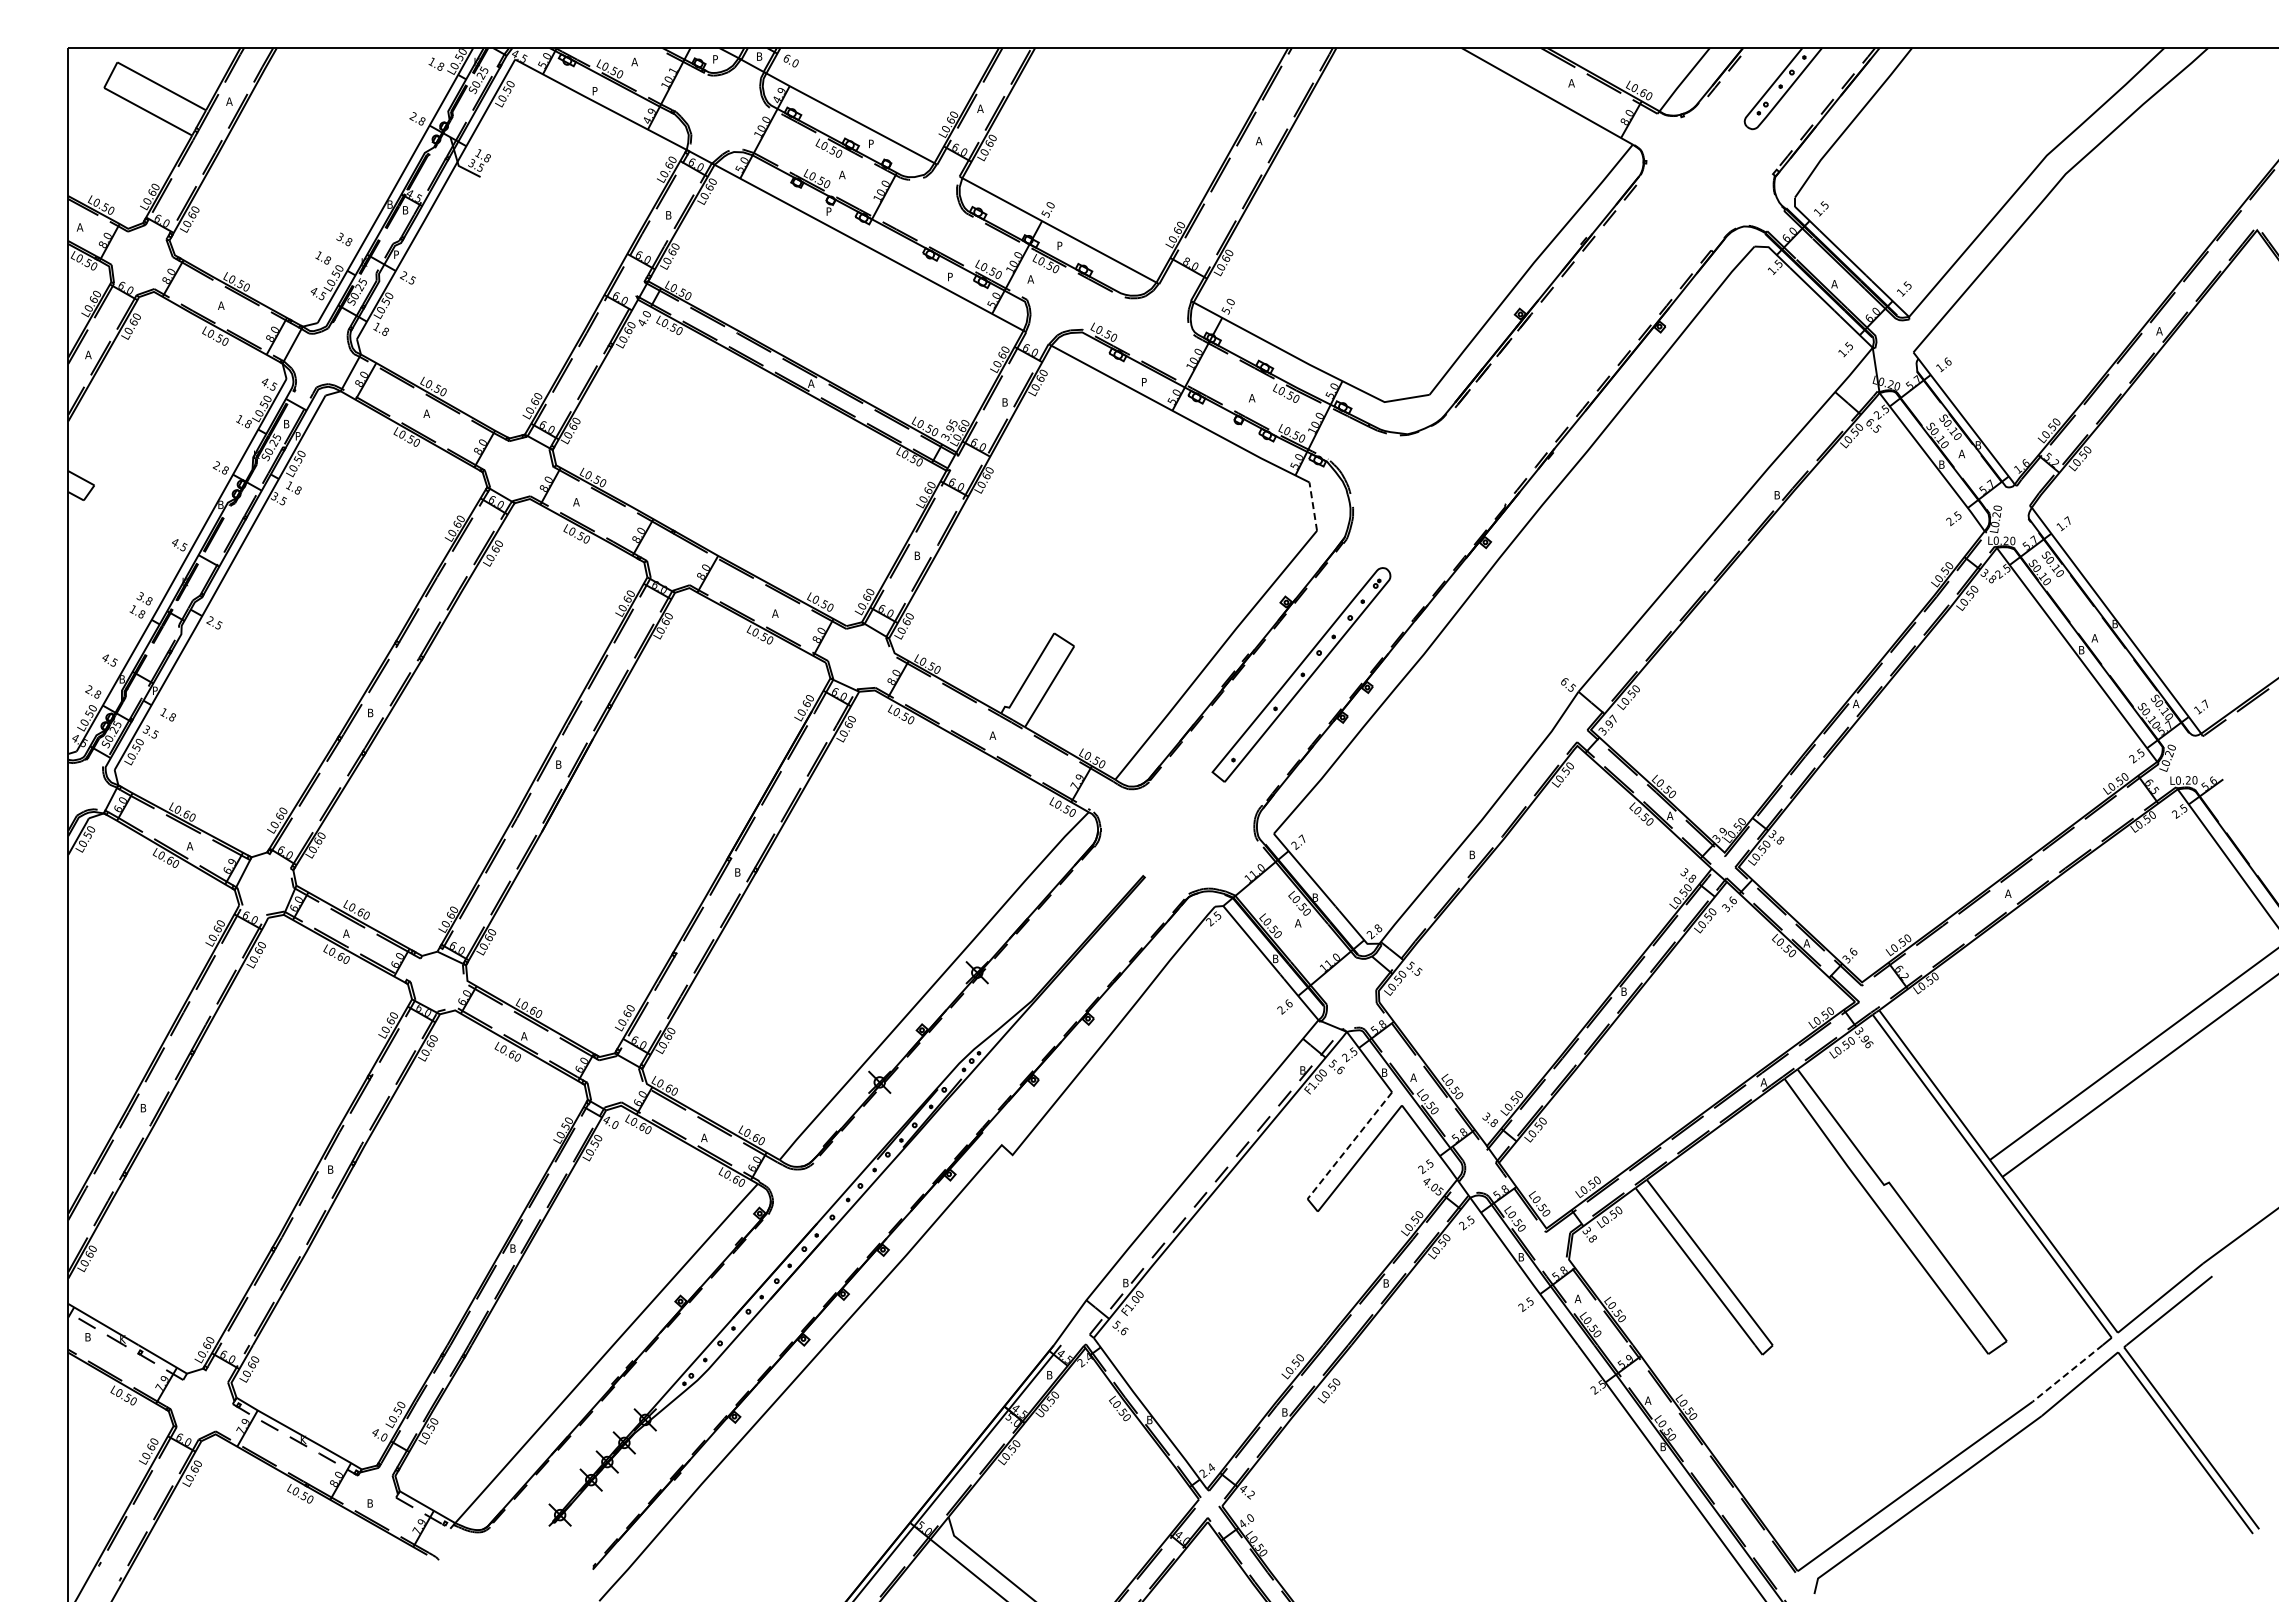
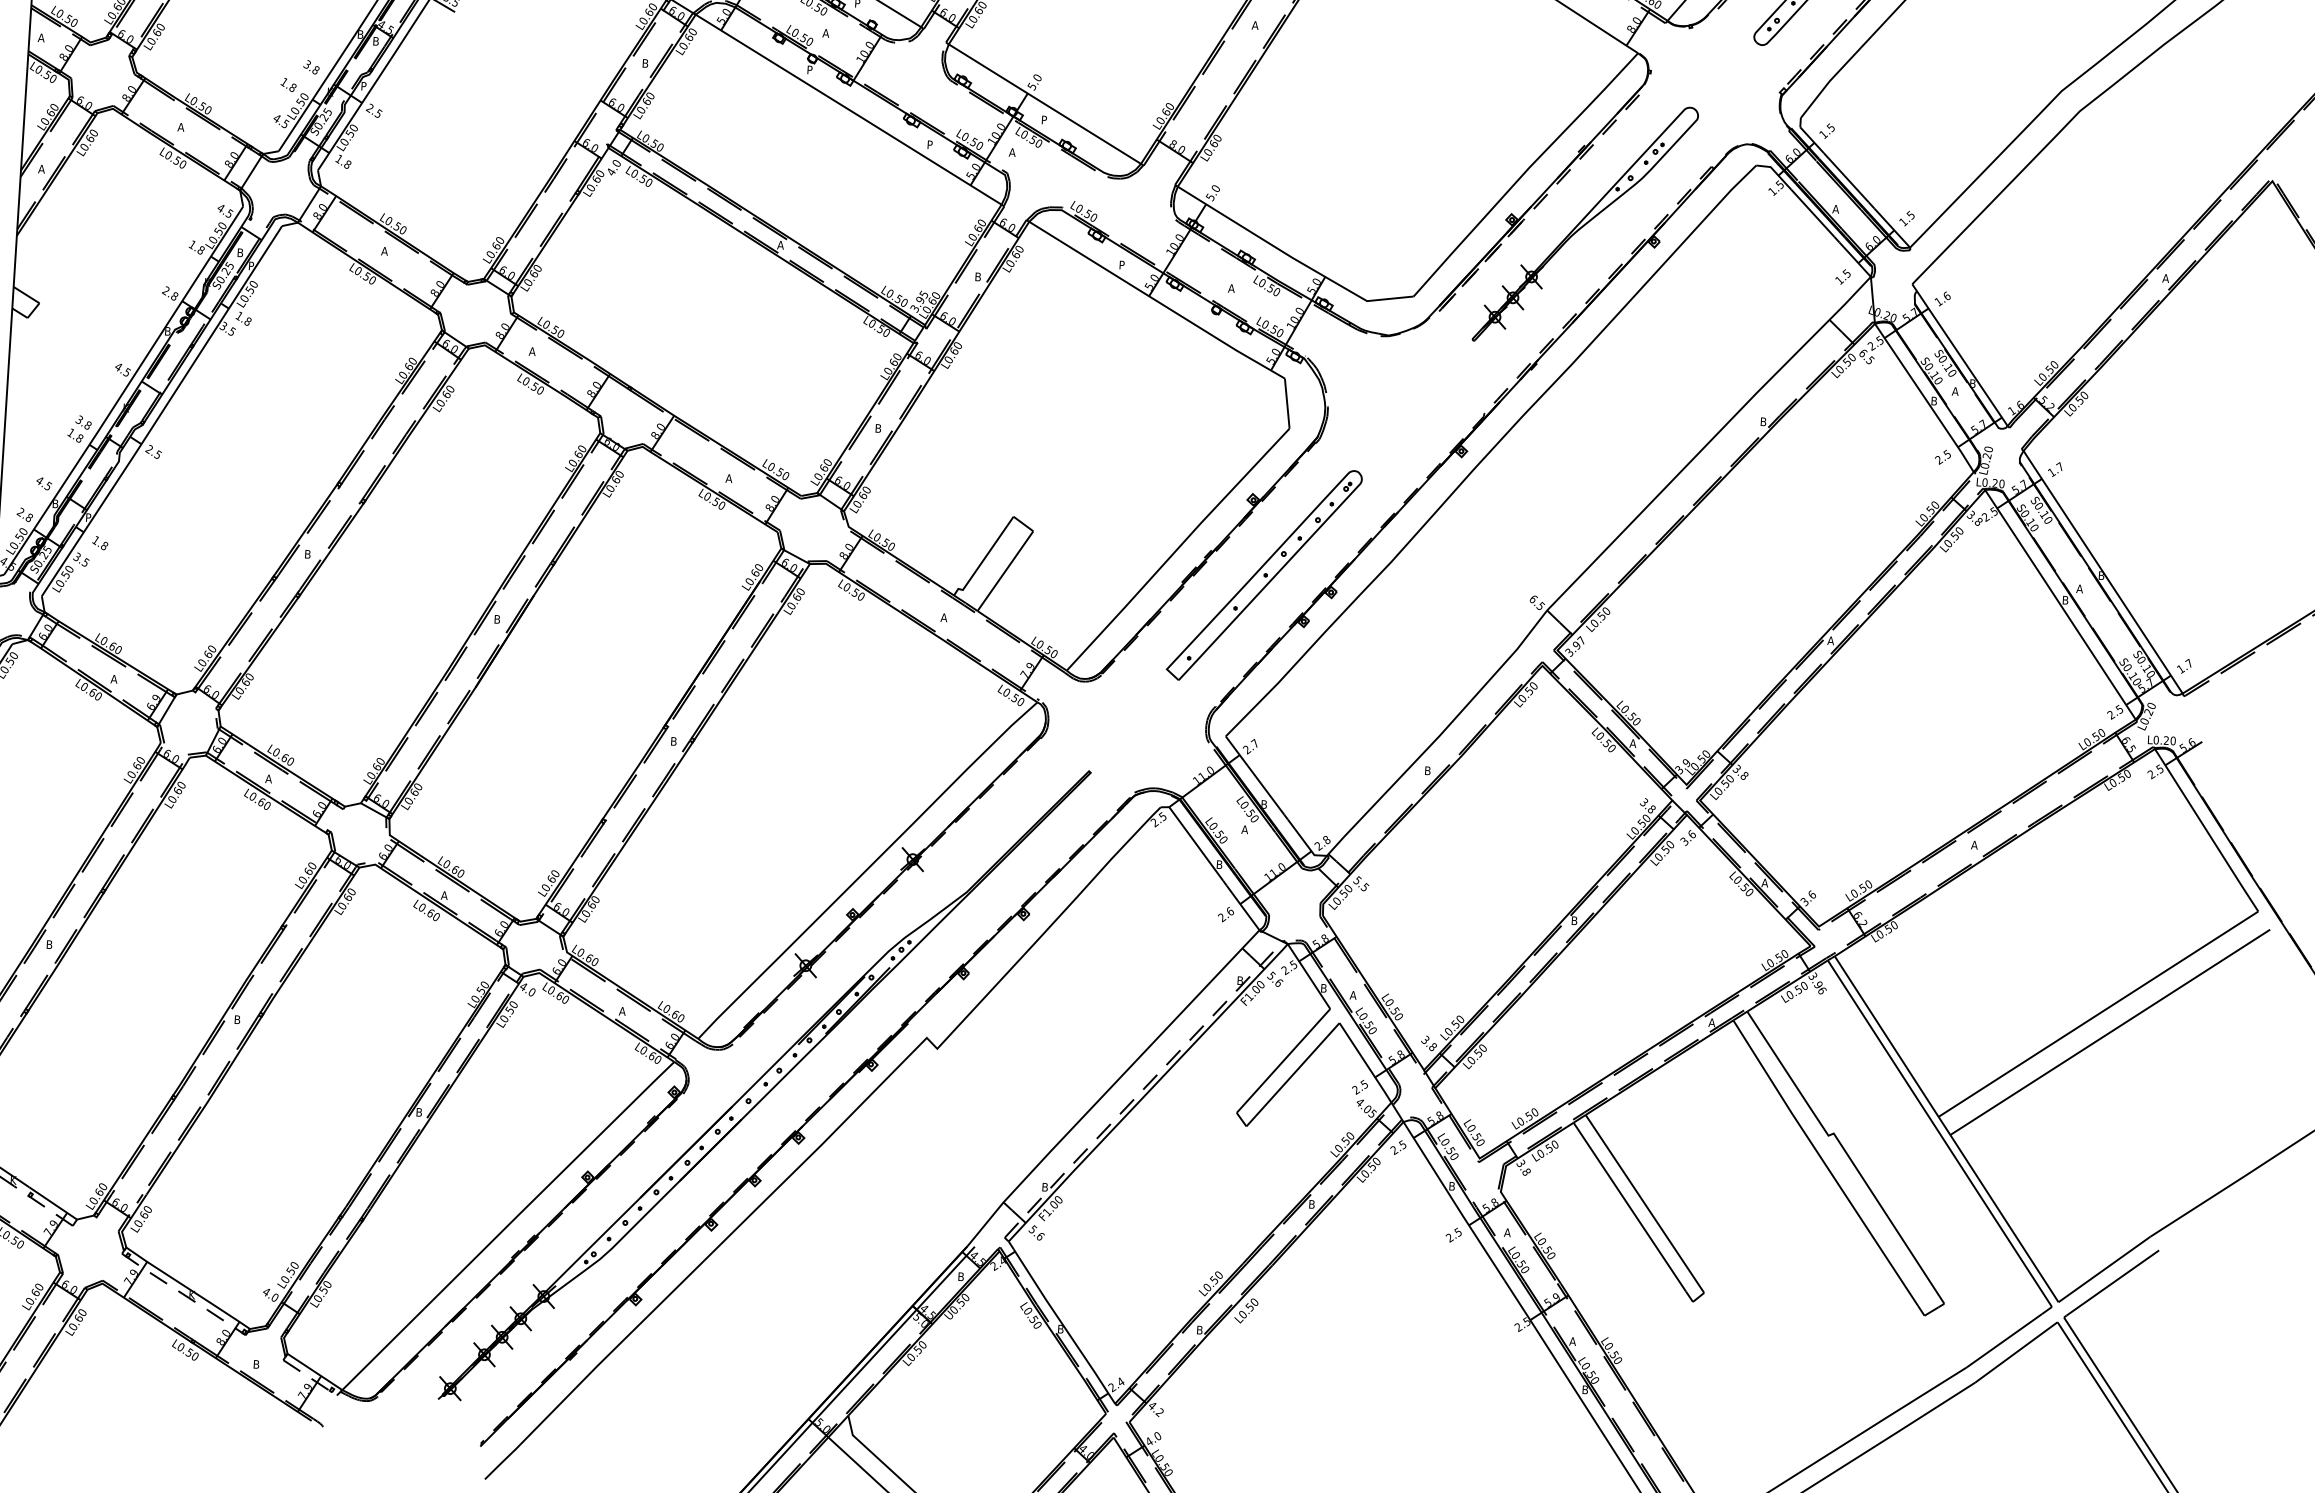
part: (1591, 313) -> (1584, 223), added
line: (1313, 506) -> (1287, 403), dashed -> solid
line: (1349, 1146) -> (1283, 1061), dashed -> solid
line: (2067, 1373) -> (2004, 1340), dashed -> solid

